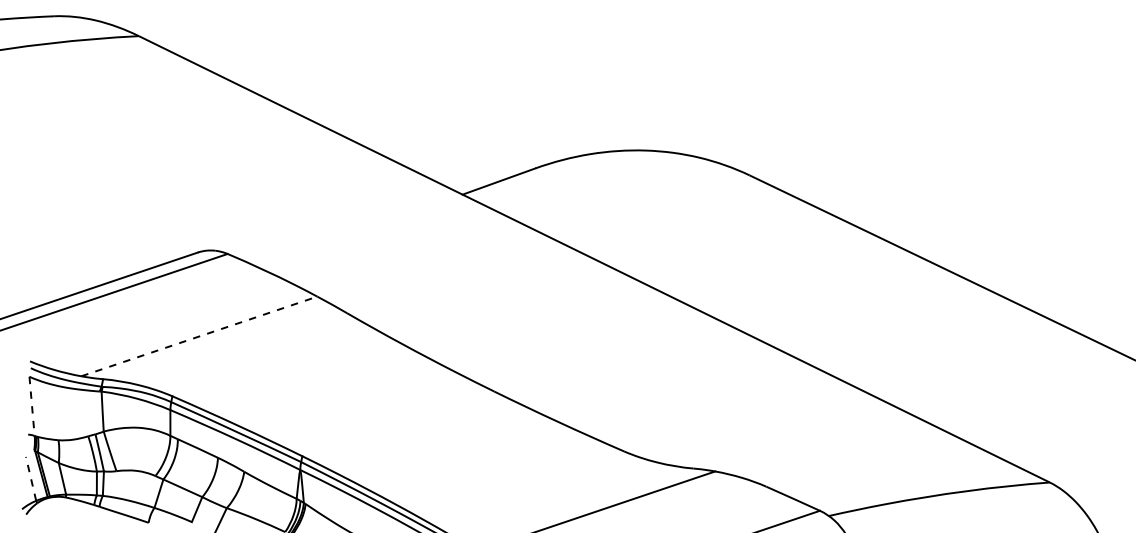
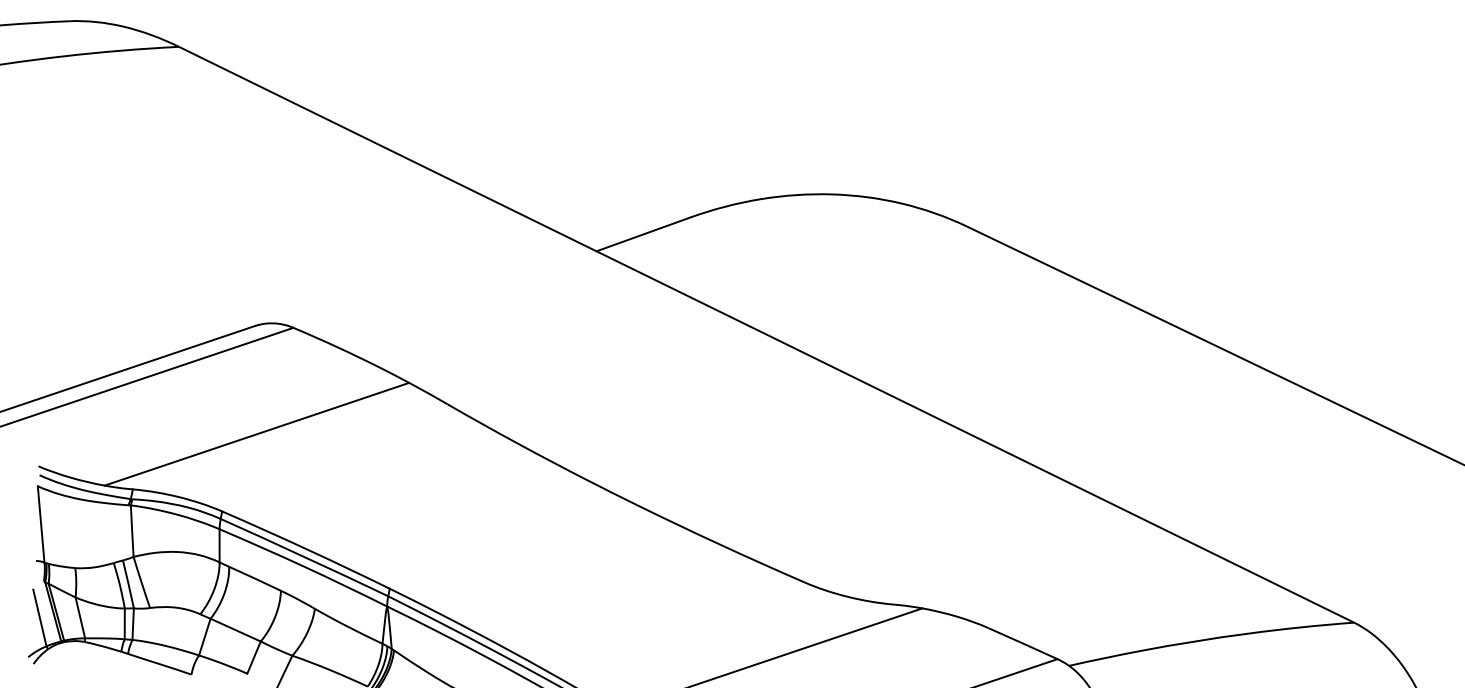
line: (199, 336) -> (256, 434), dashed -> solid
line: (32, 406) -> (41, 524), dashed -> solid
line: (30, 478) -> (39, 617), dashed -> solid

